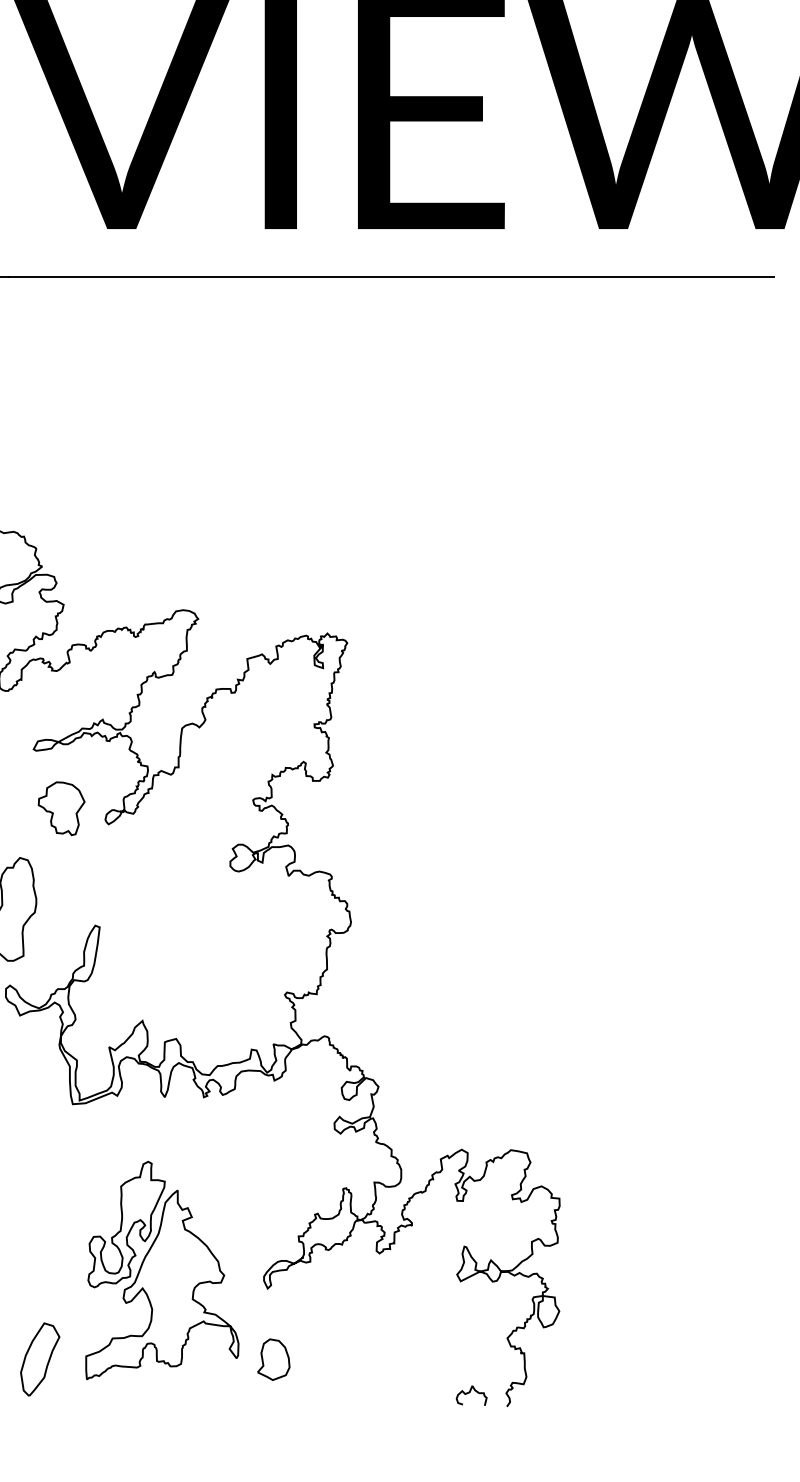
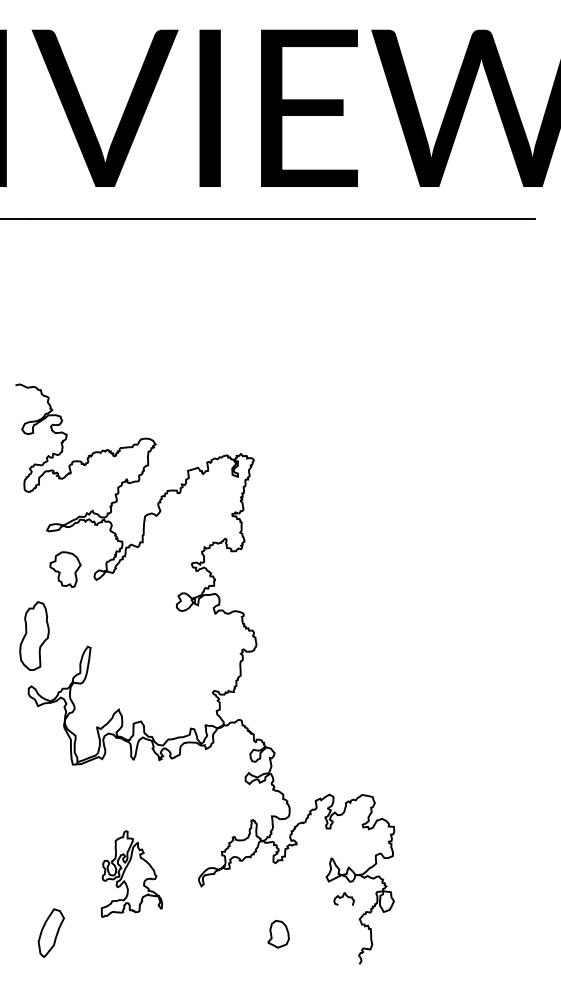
part: (161, 1269) -> (131, 873), size x0.6
part: (273, 1360) -> (278, 934), moved
curve: (470, 1393) -> (343, 897), moved

